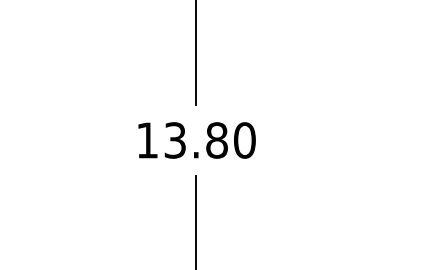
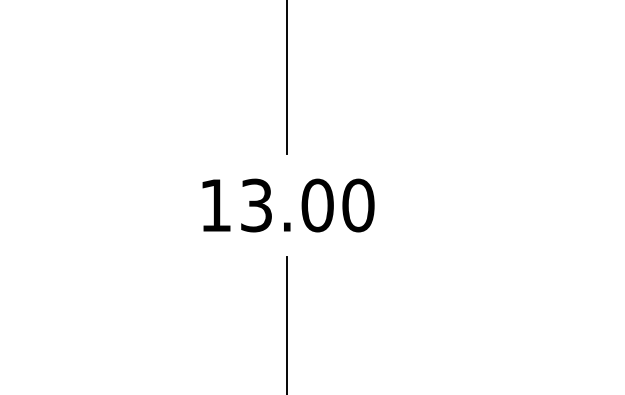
text: (217, 140) -> (318, 205), 13.80 -> 13.00

